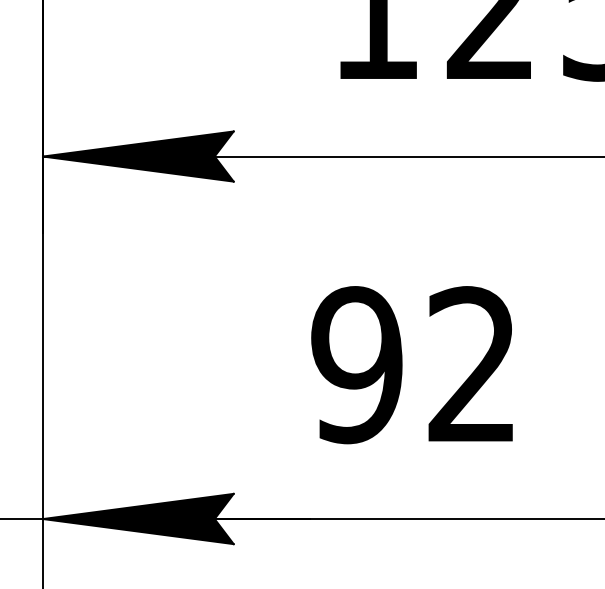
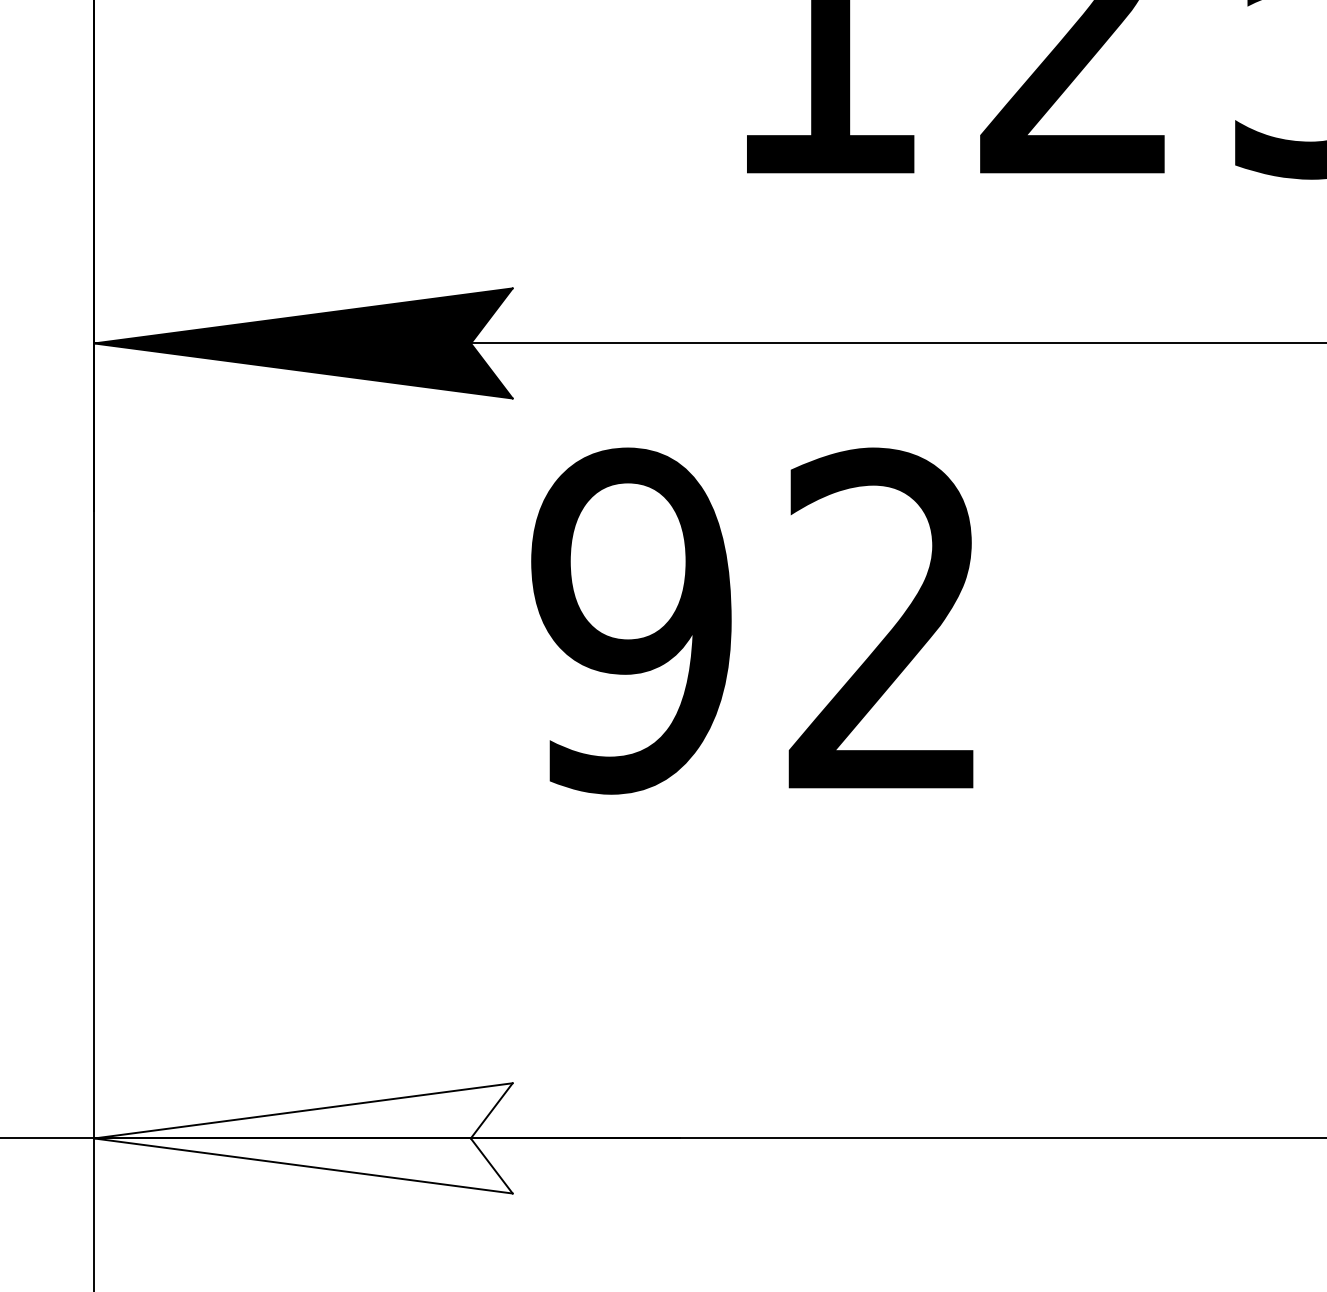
text: (411, 365) -> (751, 621), moved
fill: (137, 518) -> (301, 1137), removed

